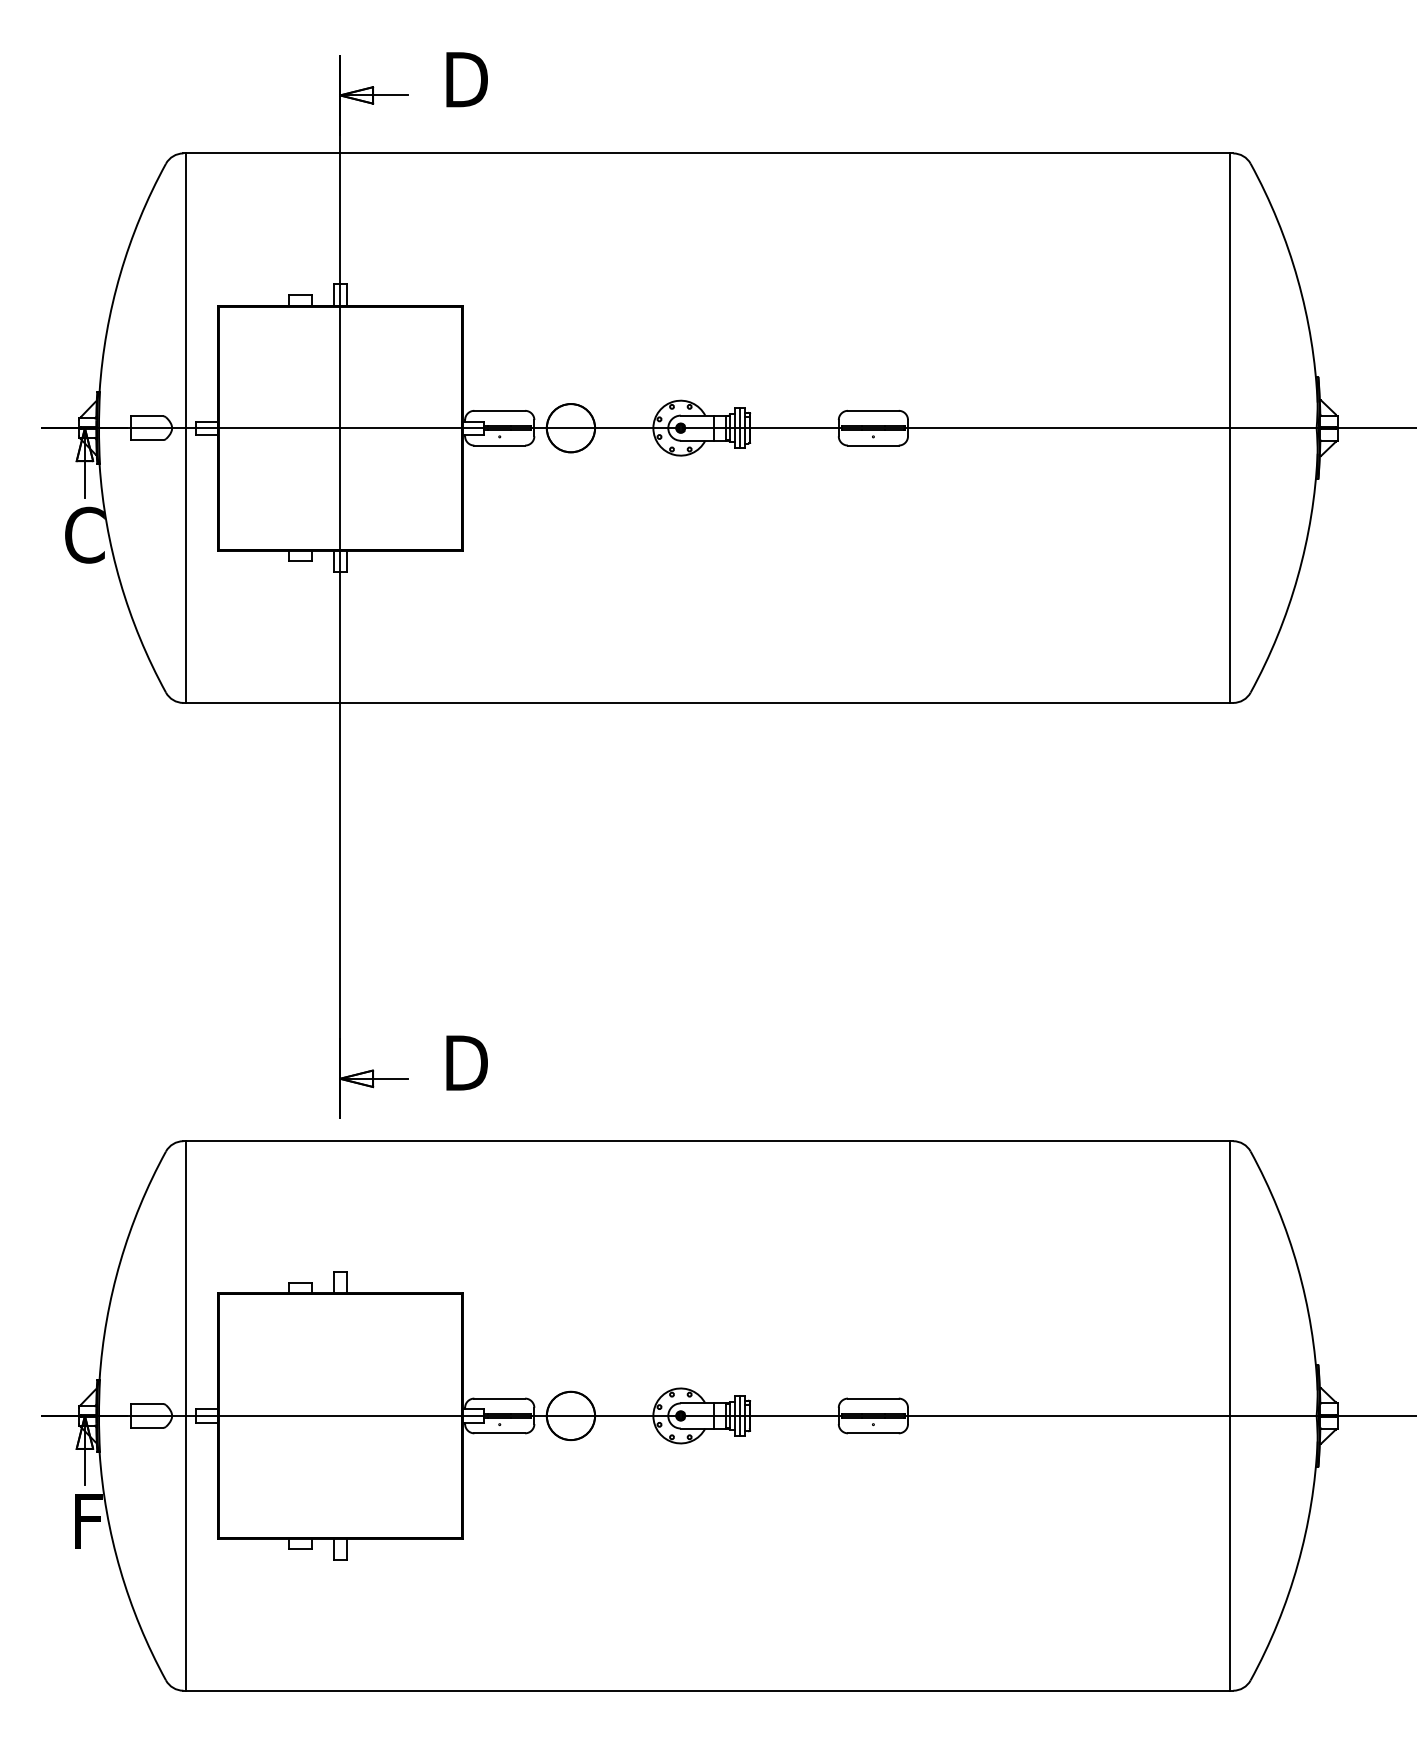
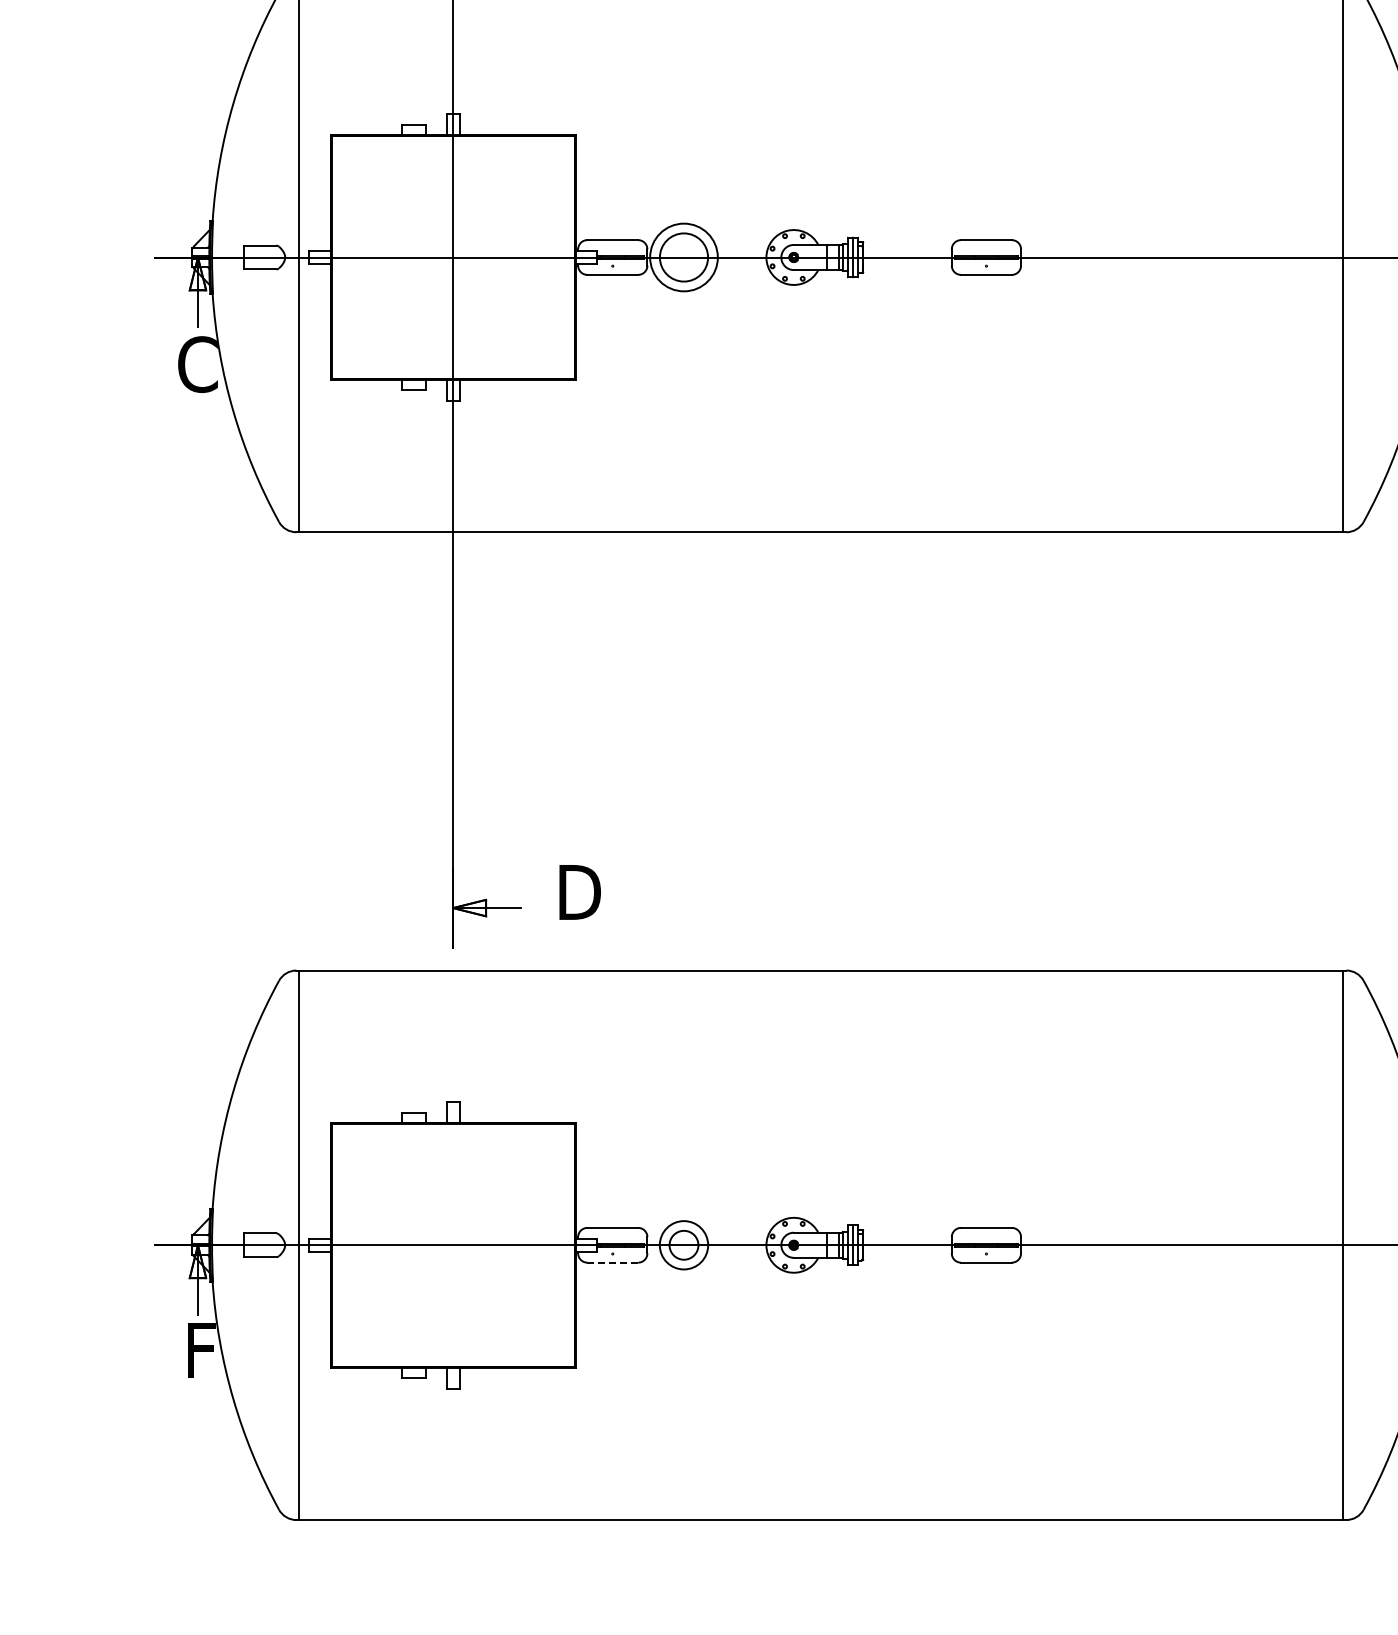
circle: (570, 428) -> (683, 257), size x1.4
circle: (570, 1415) -> (683, 1244), size x0.6
line: (499, 1433) -> (612, 1262), solid -> dashed

